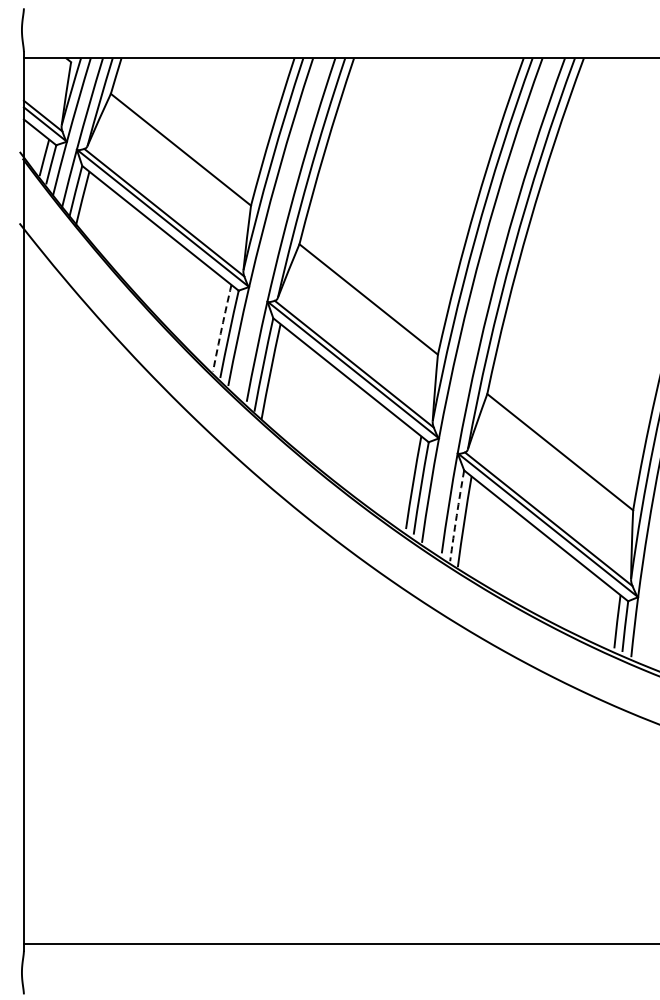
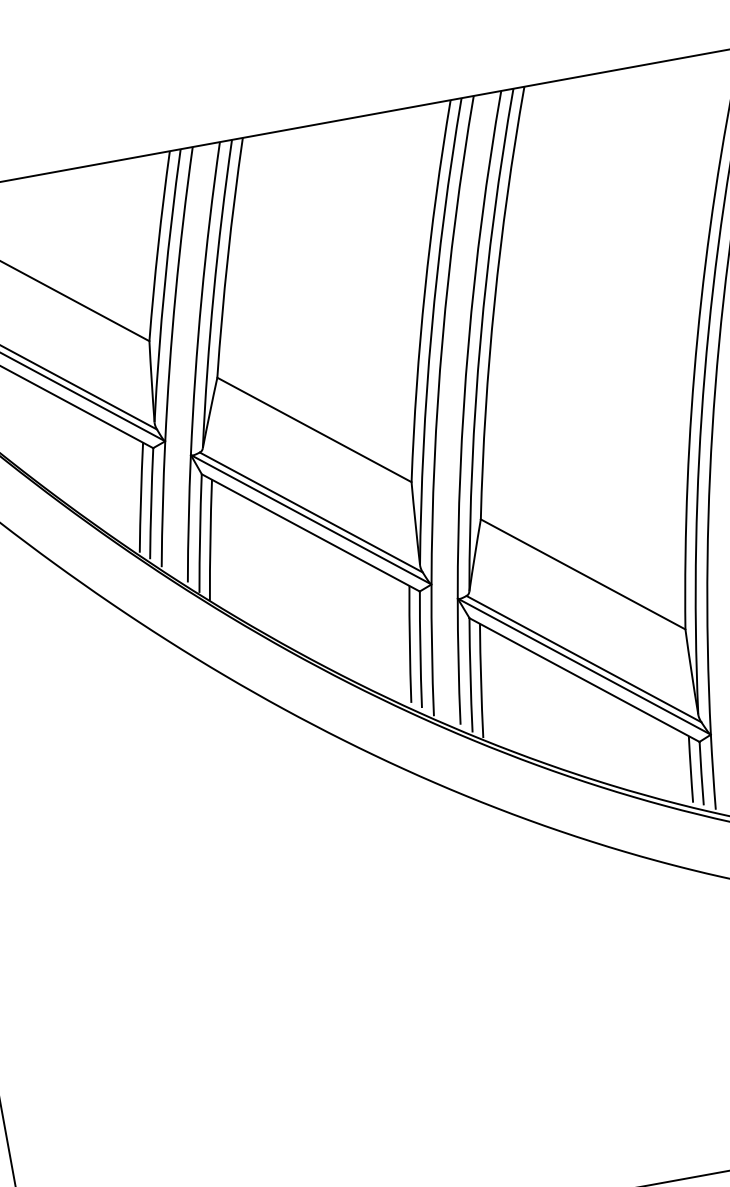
arc: (221, 328) -> (140, 498), dashed -> solid
arc: (456, 515) -> (470, 675), dashed -> solid

